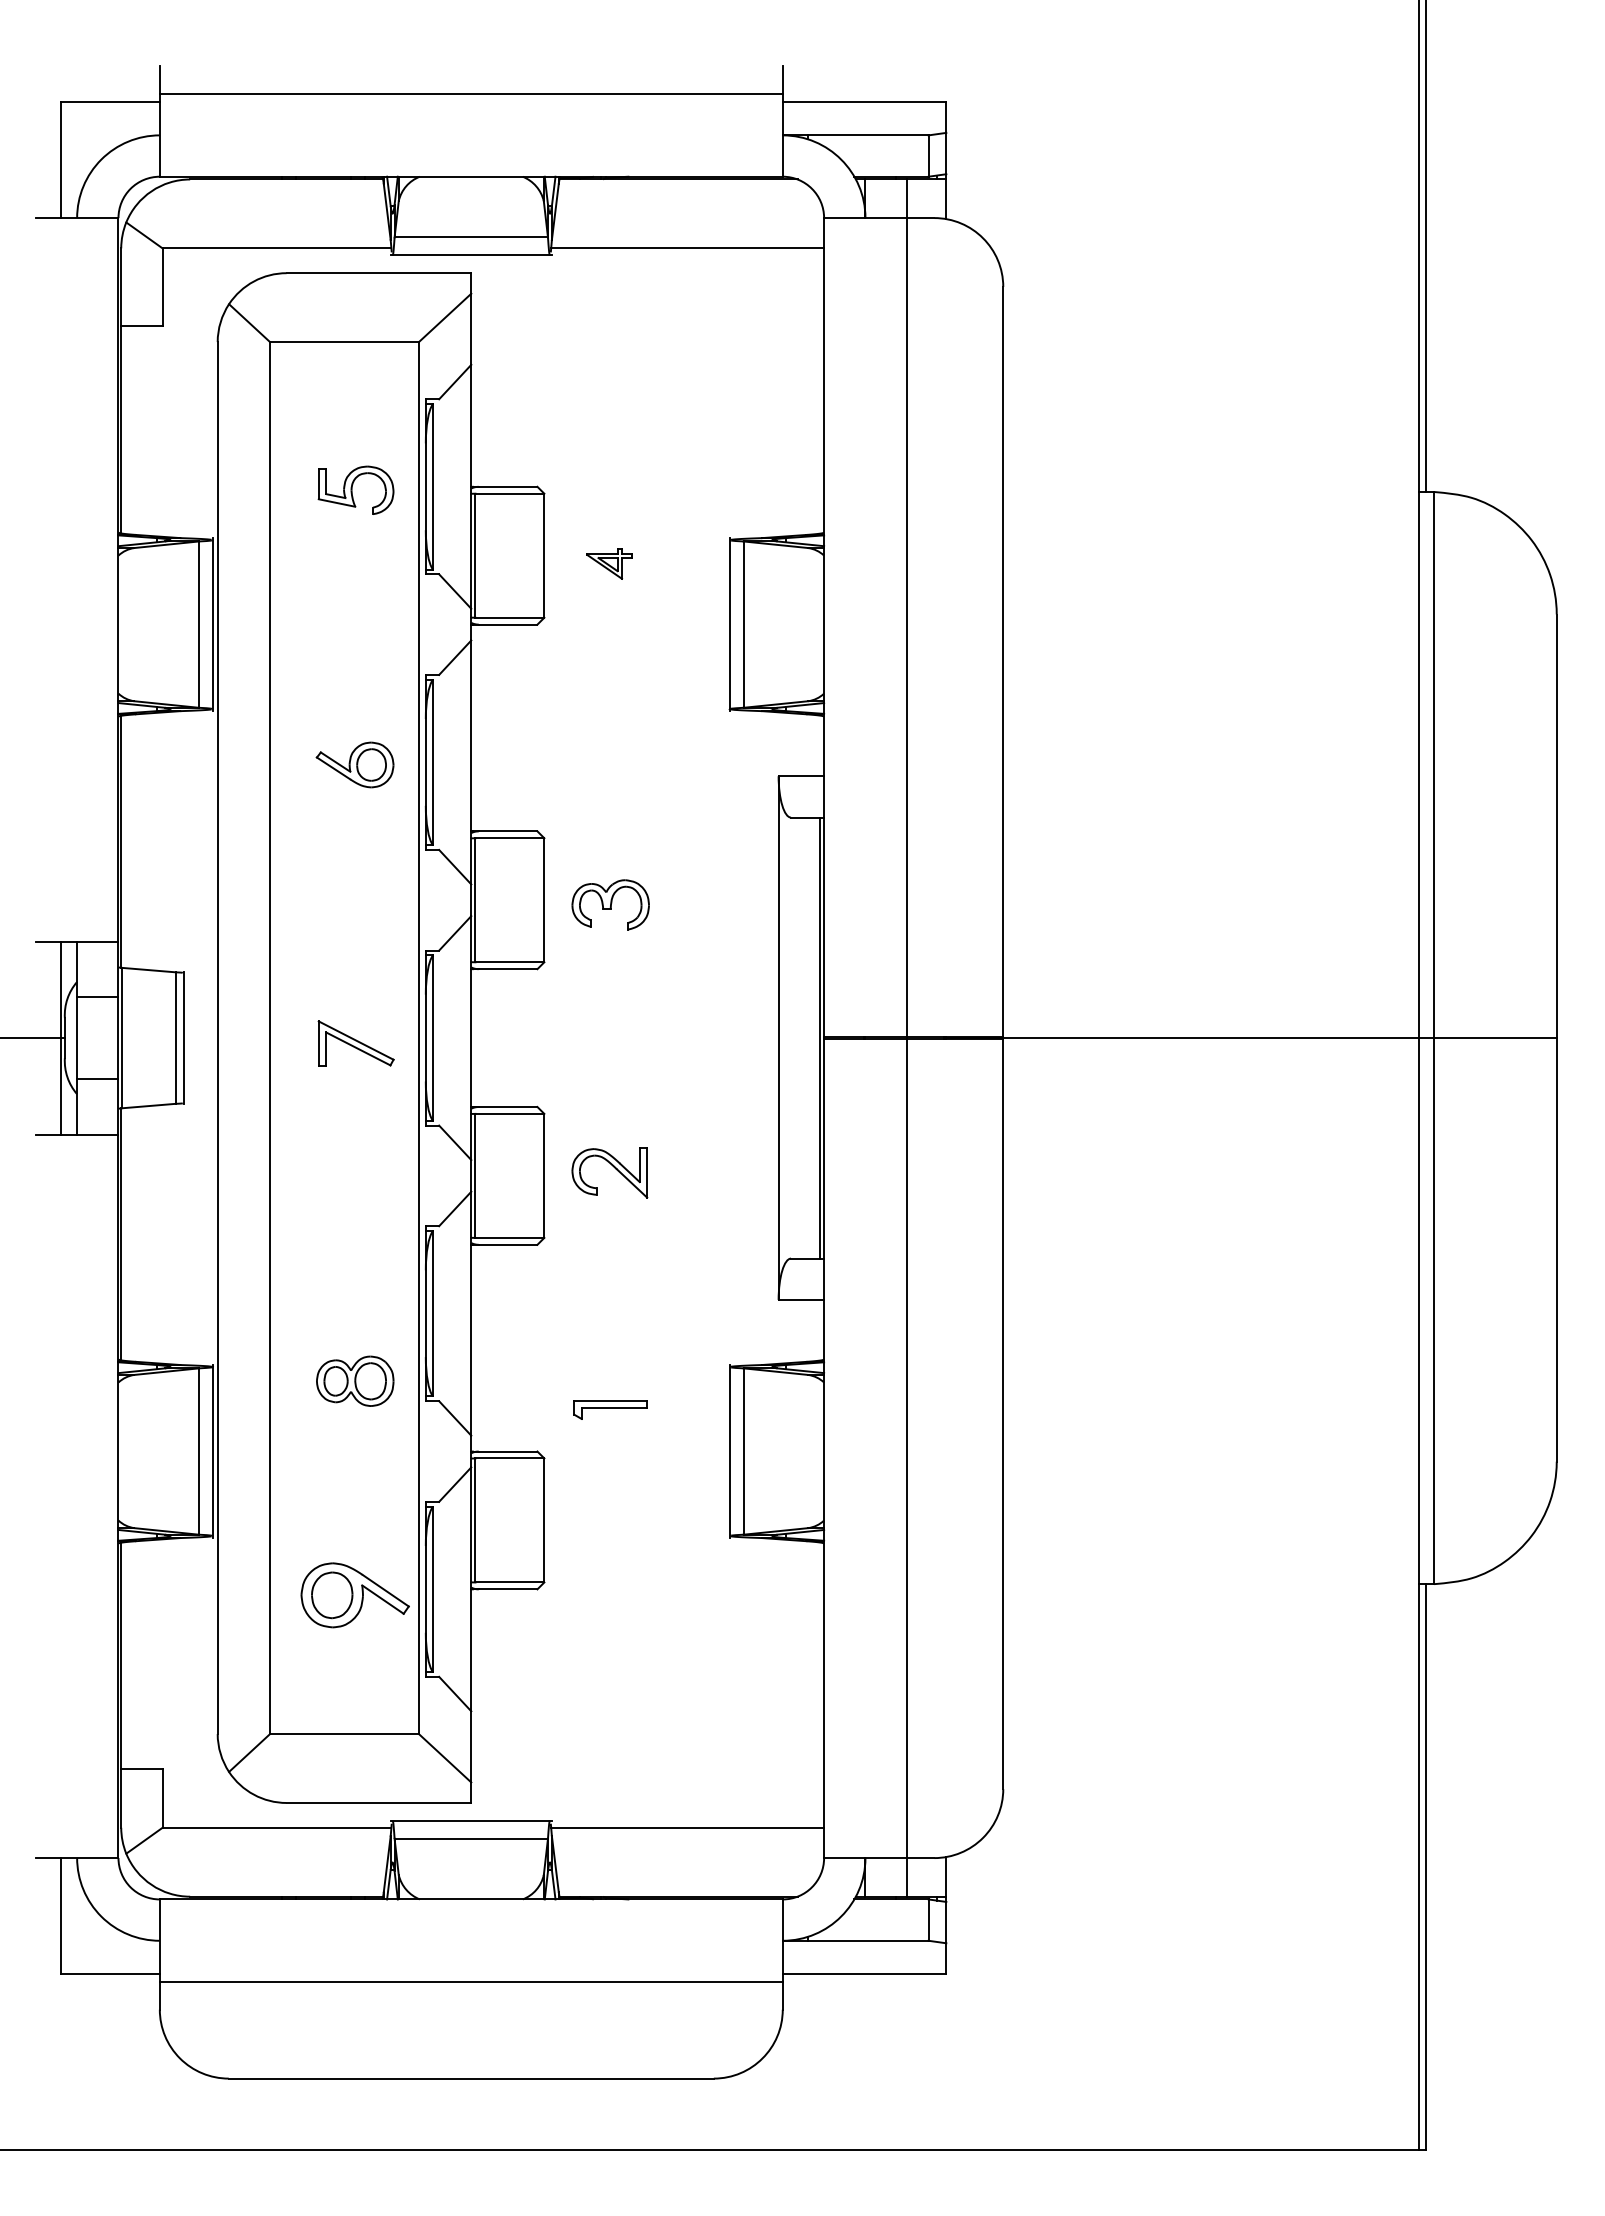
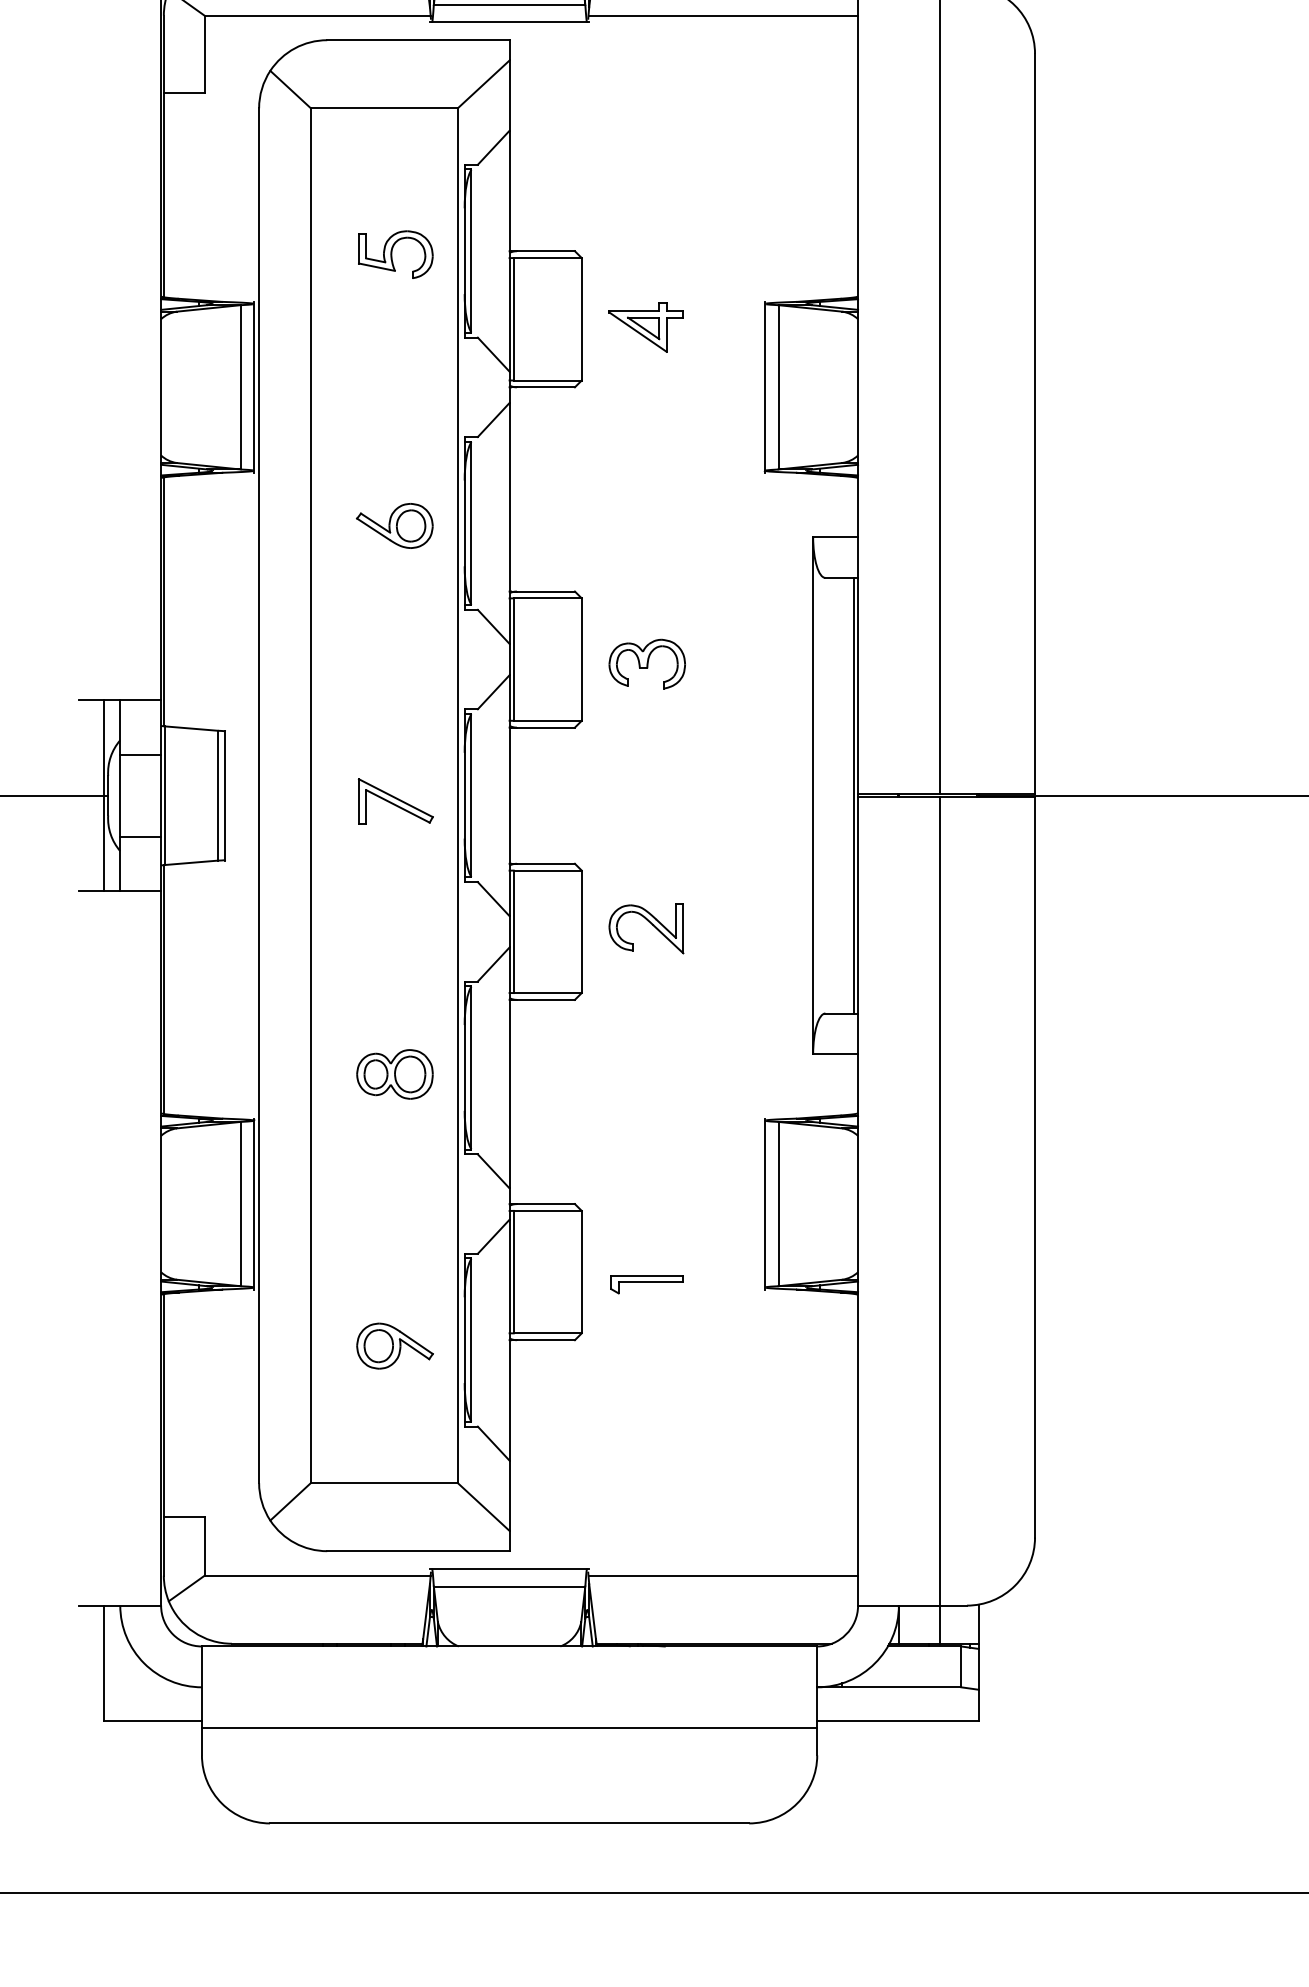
part: (609, 563) -> (646, 326), size x1.67
part: (355, 1380) -> (395, 1073), moved
part: (610, 1409) -> (647, 1284), moved
part: (355, 1595) -> (395, 1346), size x0.71

